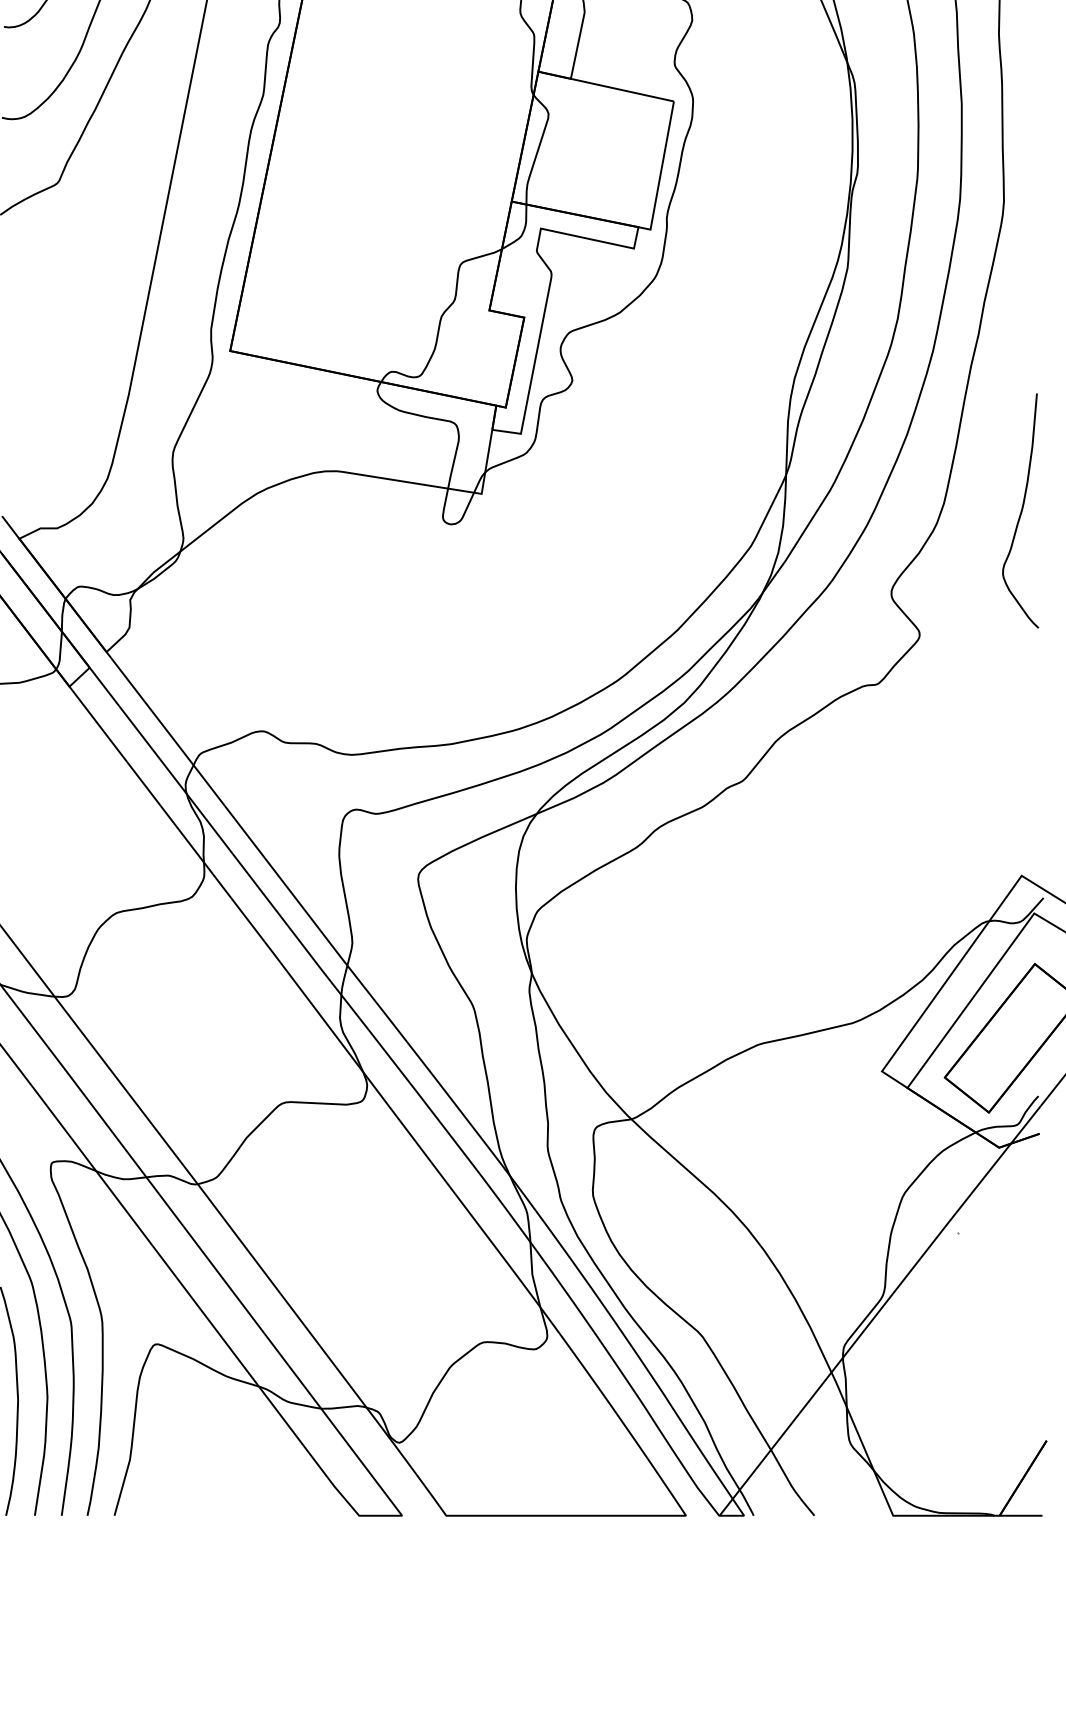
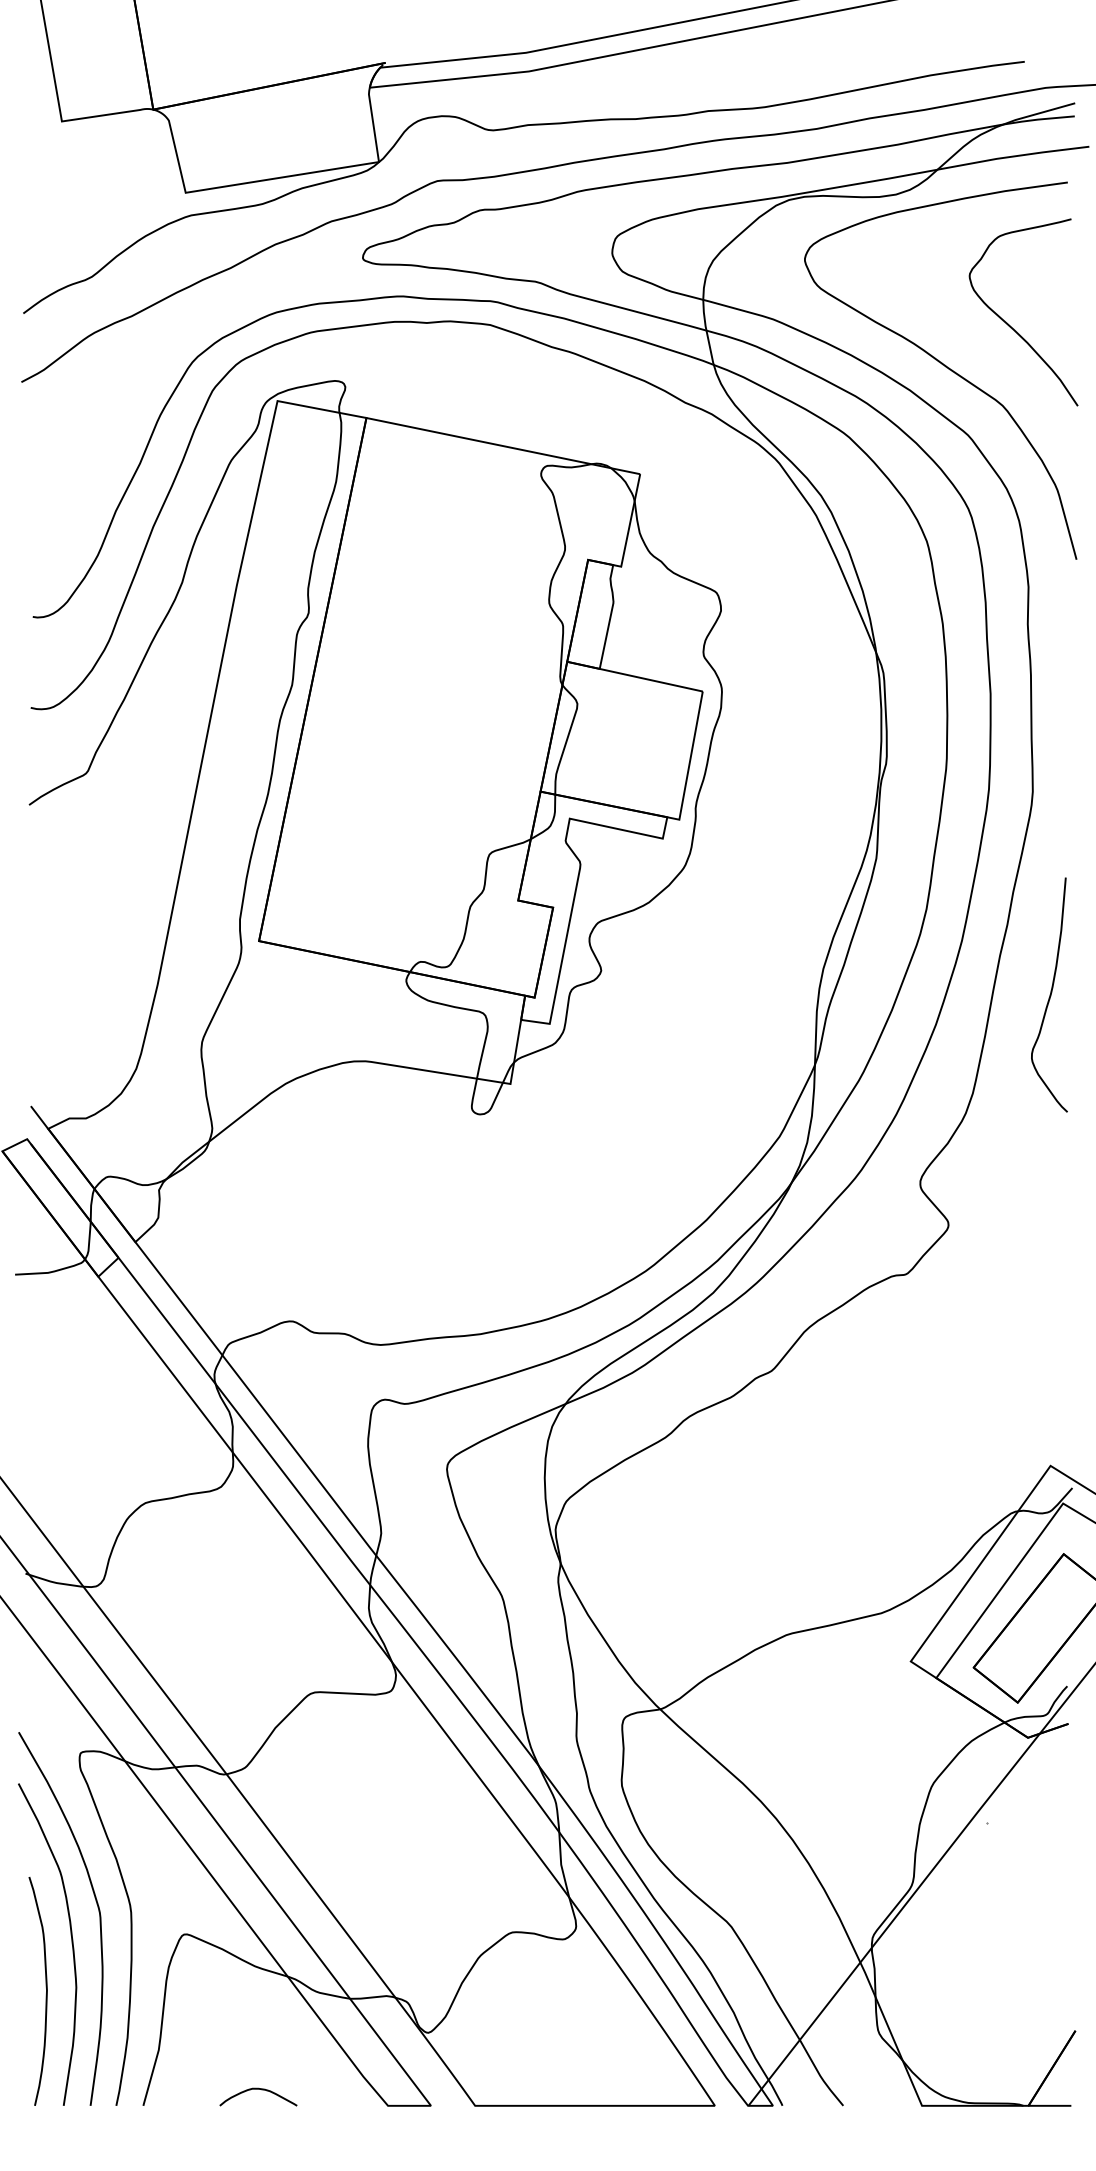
curve: (1020, 510) -> (1049, 994), moved
curve: (232, 1500) -> (261, 2090), added

